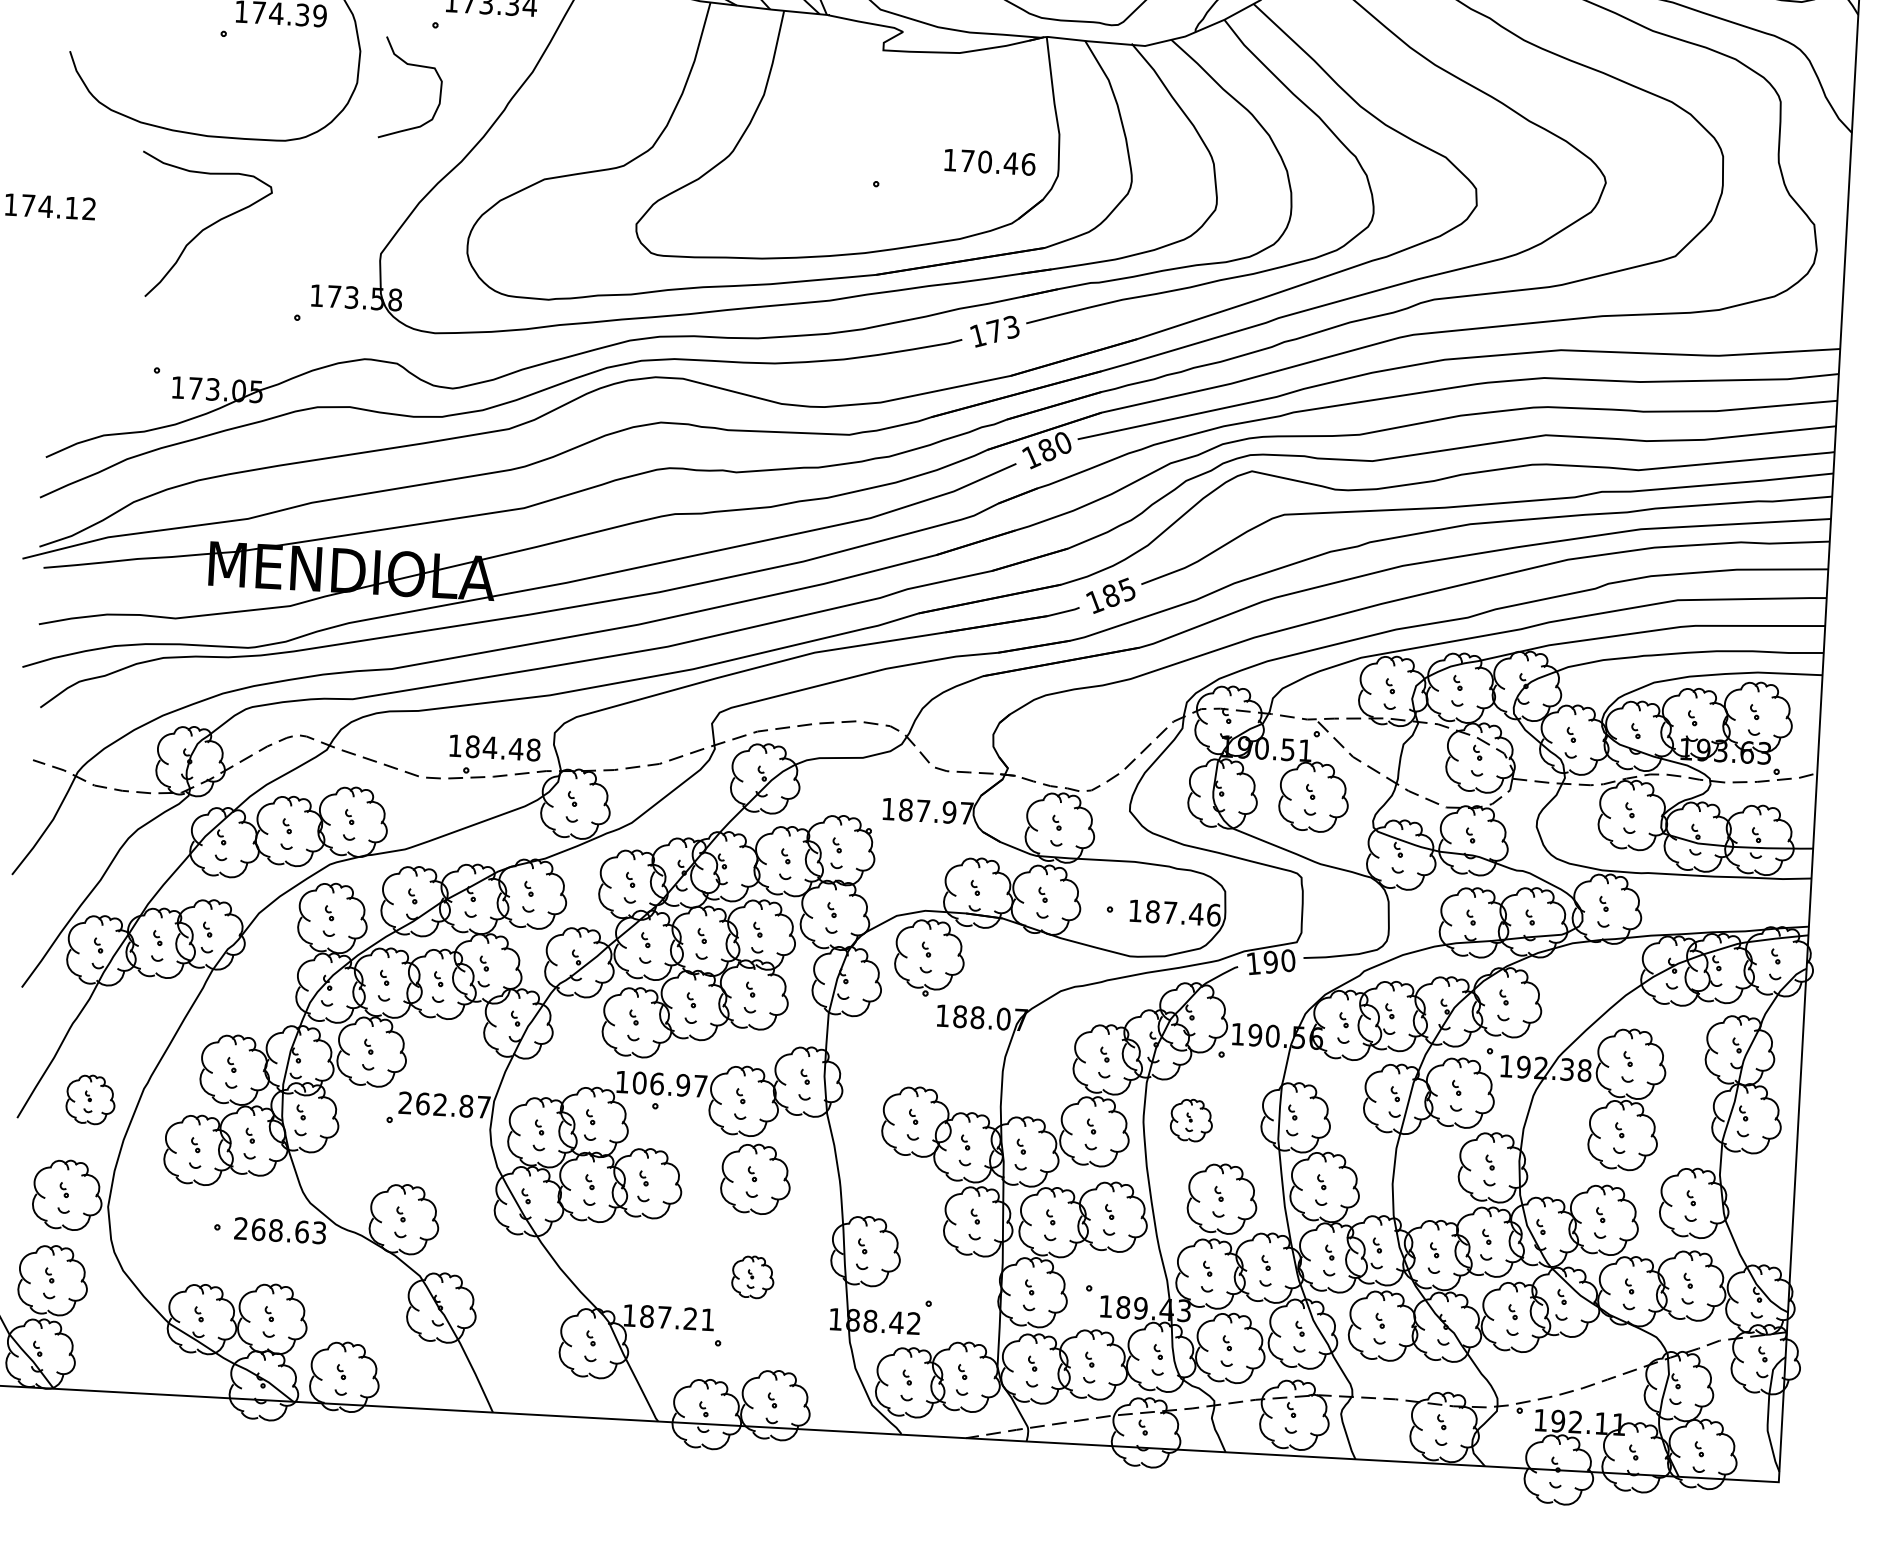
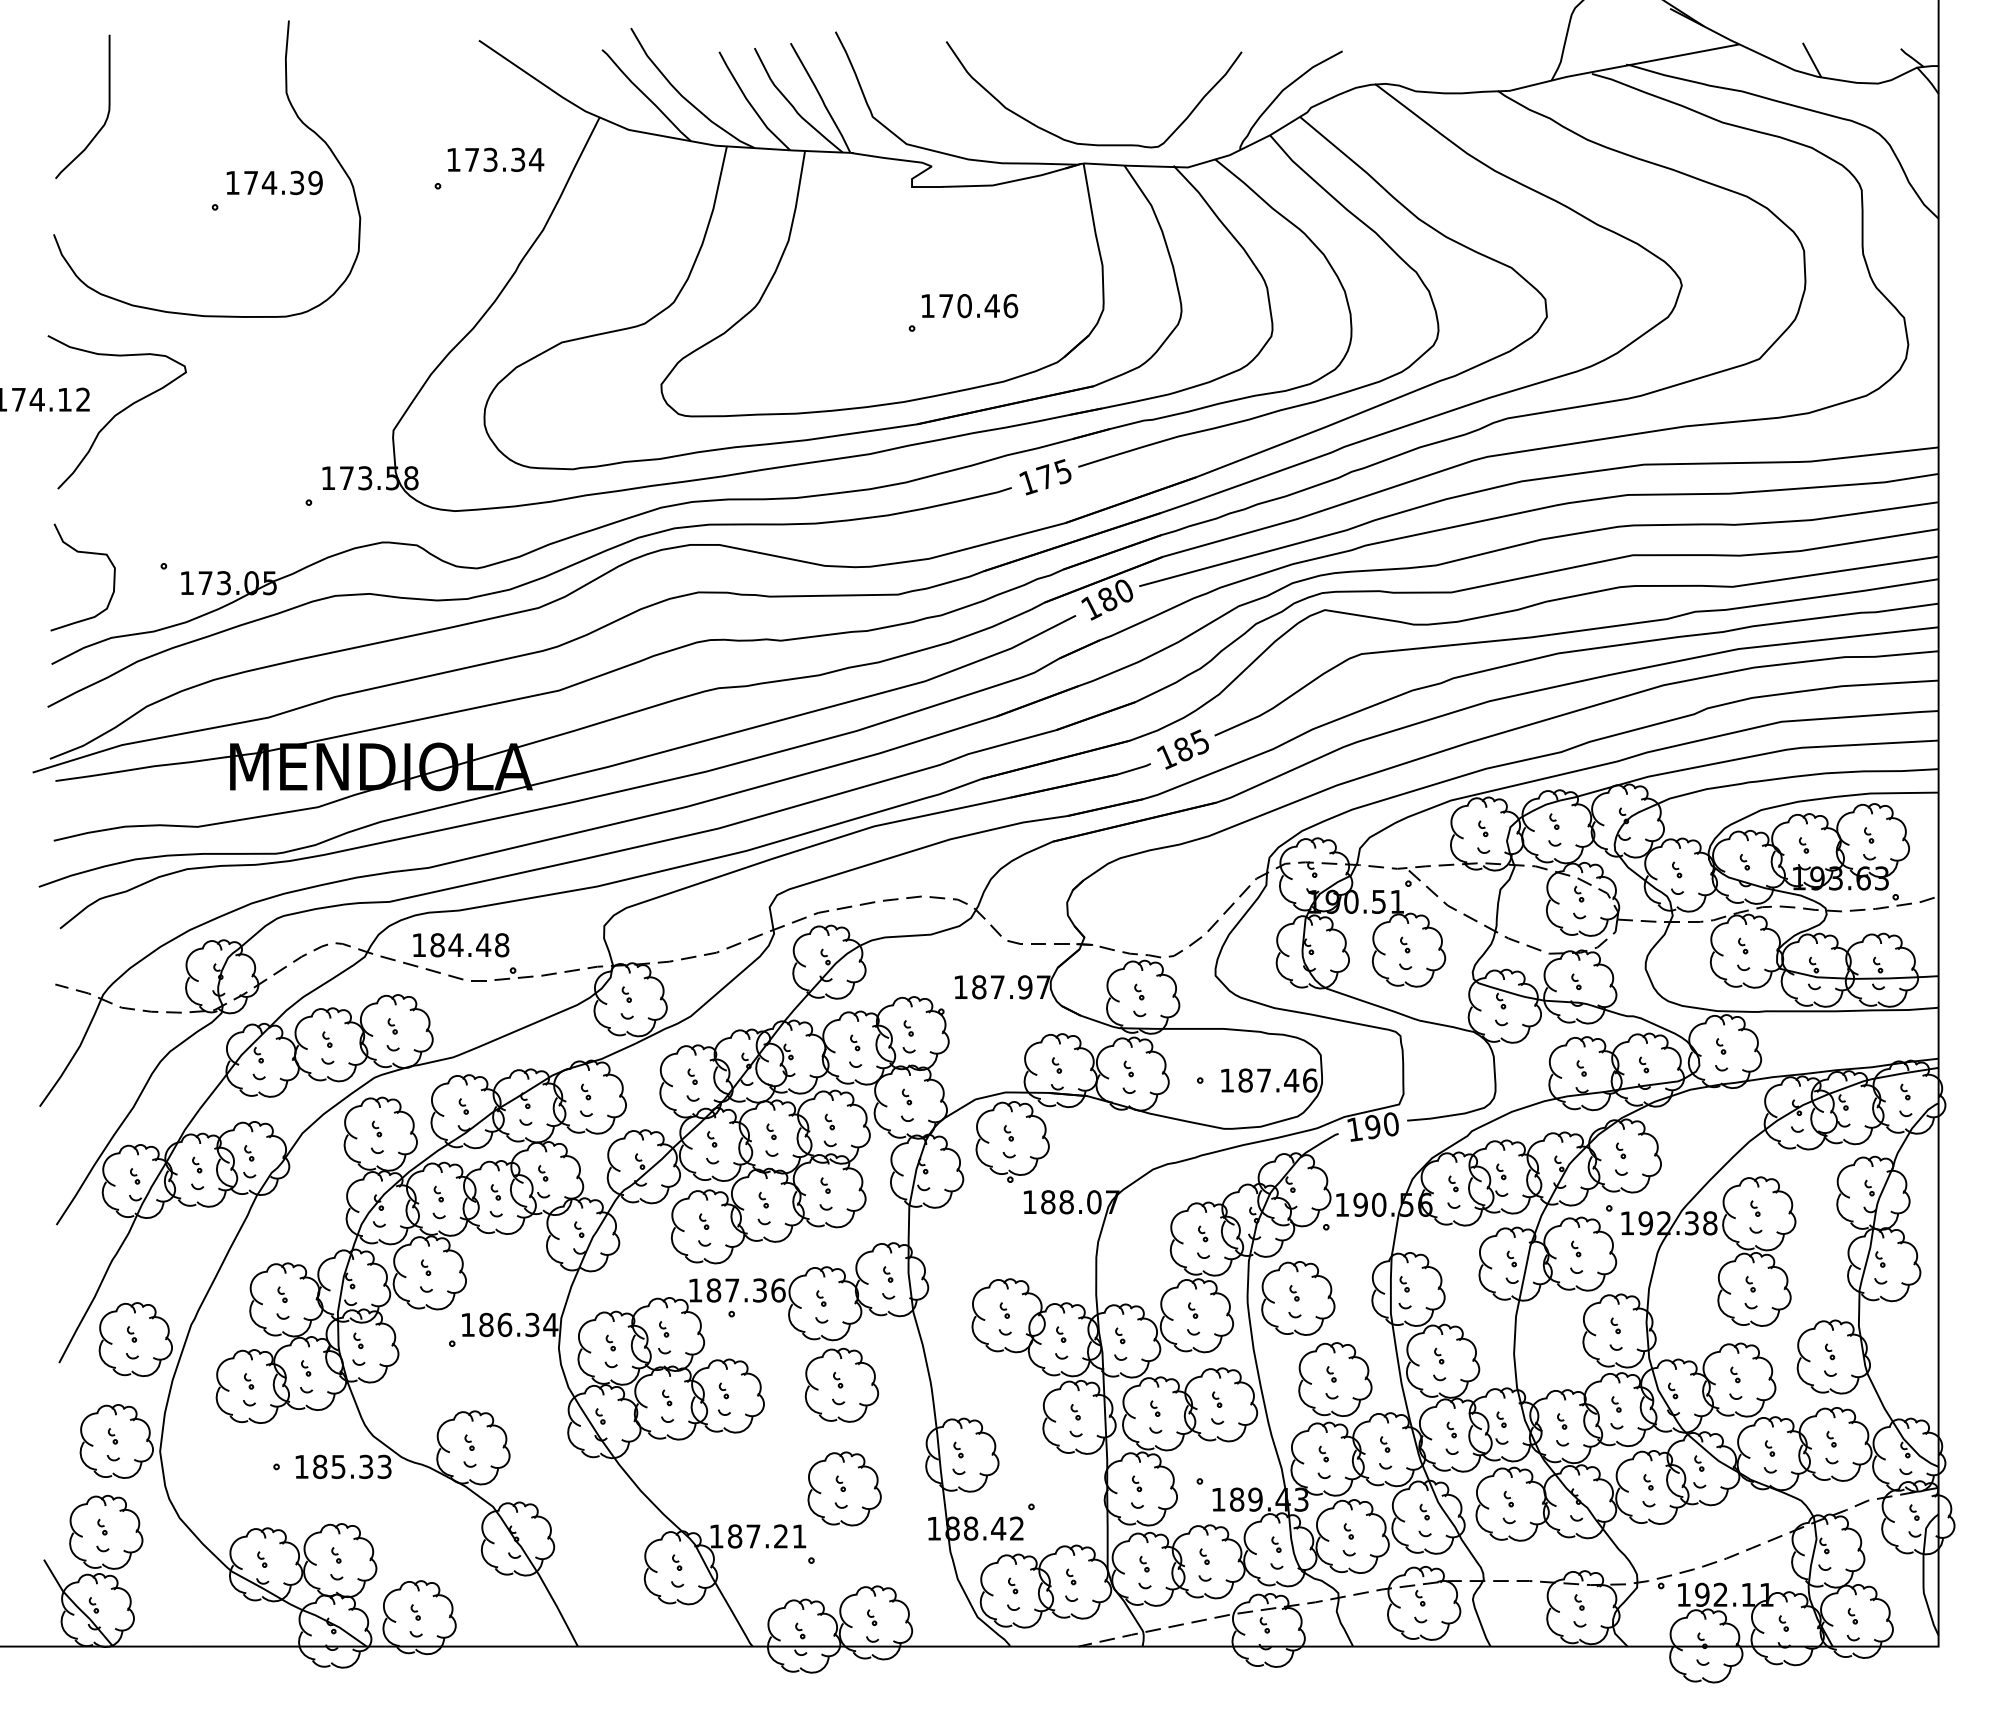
curve: (412, 66) -> (83, 553), moved
text: (989, 162) -> (969, 306), moved
curve: (204, 228) -> (116, 413), moved
text: (1011, 326) -> (1062, 471), 173 -> 175
text: (495, 748) -> (461, 945), moved
text: (669, 1084) -> (745, 1290), 106.97 -> 187.36
part: (90, 1099) -> (135, 1339), size x1.43
text: (444, 1104) -> (509, 1324), 262.87 -> 186.34
part: (1191, 1120) -> (1298, 1298), size x1.67
text: (271, 1229) -> (333, 1466), 268.63 -> 185.33
part: (752, 1276) -> (844, 1488), size x1.67

